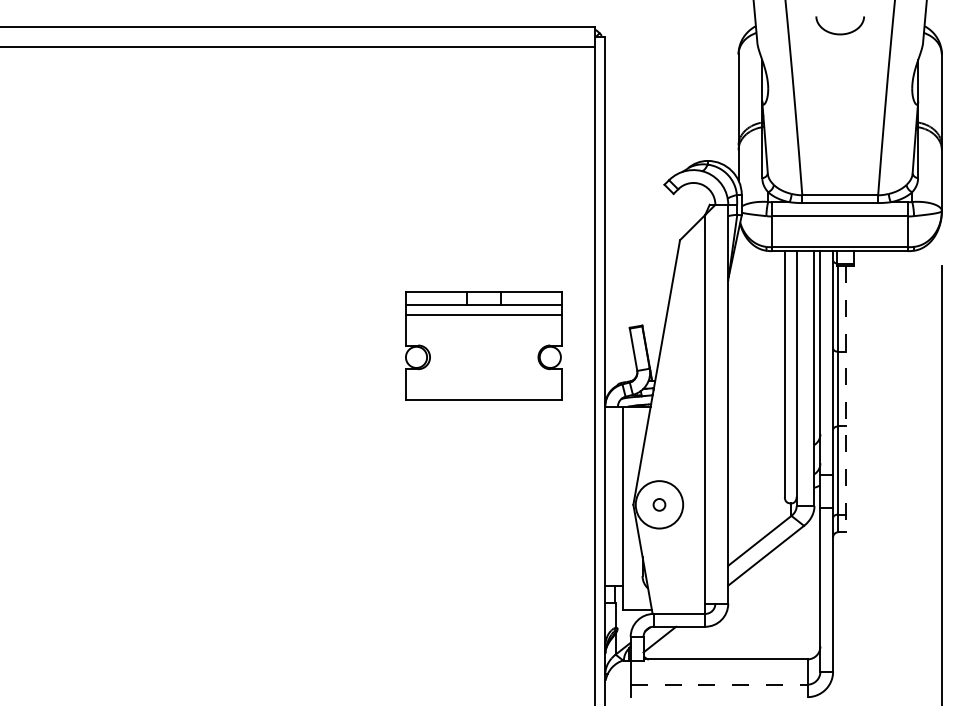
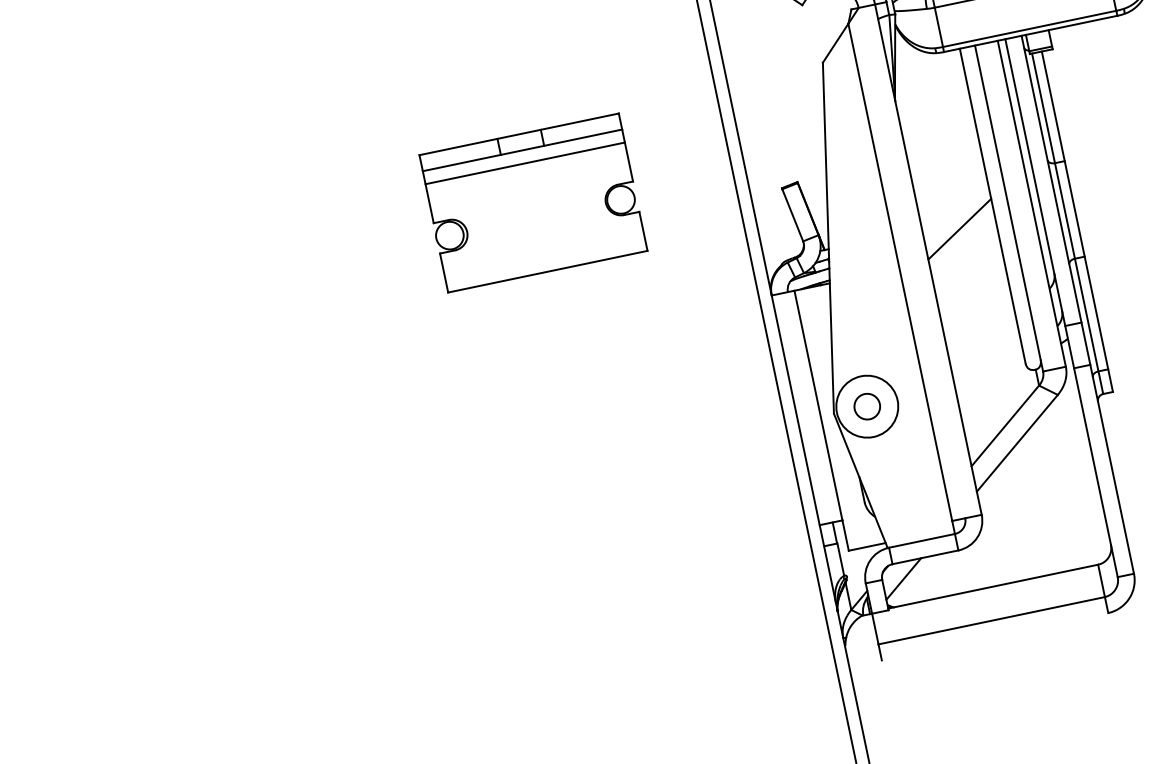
part: (483, 345) -> (532, 202), moved
line: (756, 386) -> (959, 229), added
line: (845, 399) -> (1077, 222), dashed -> solid
circle: (659, 504) -> (867, 406), size x1.67
line: (719, 684) -> (992, 620), dashed -> solid

